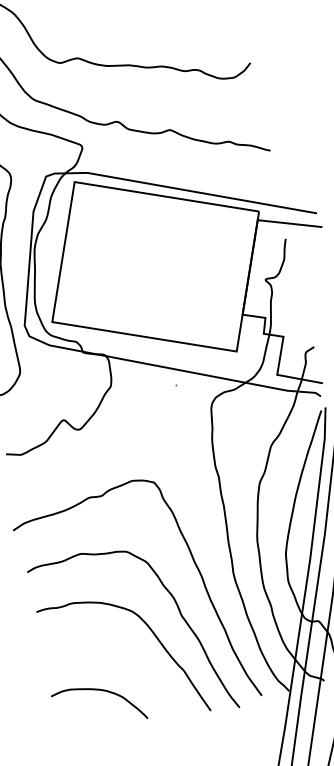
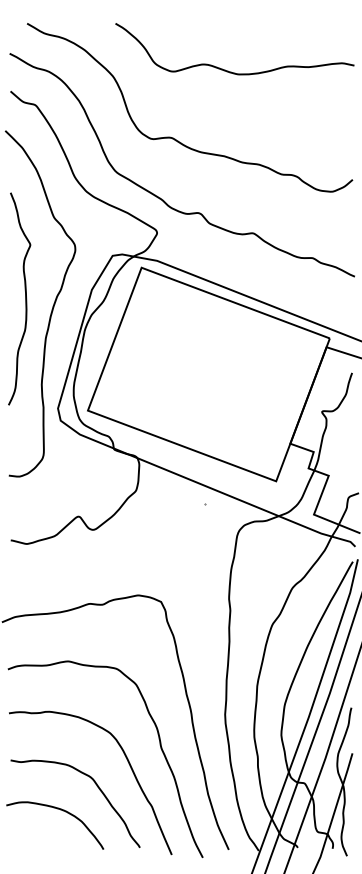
curve: (129, 662) -> (96, 786), added

